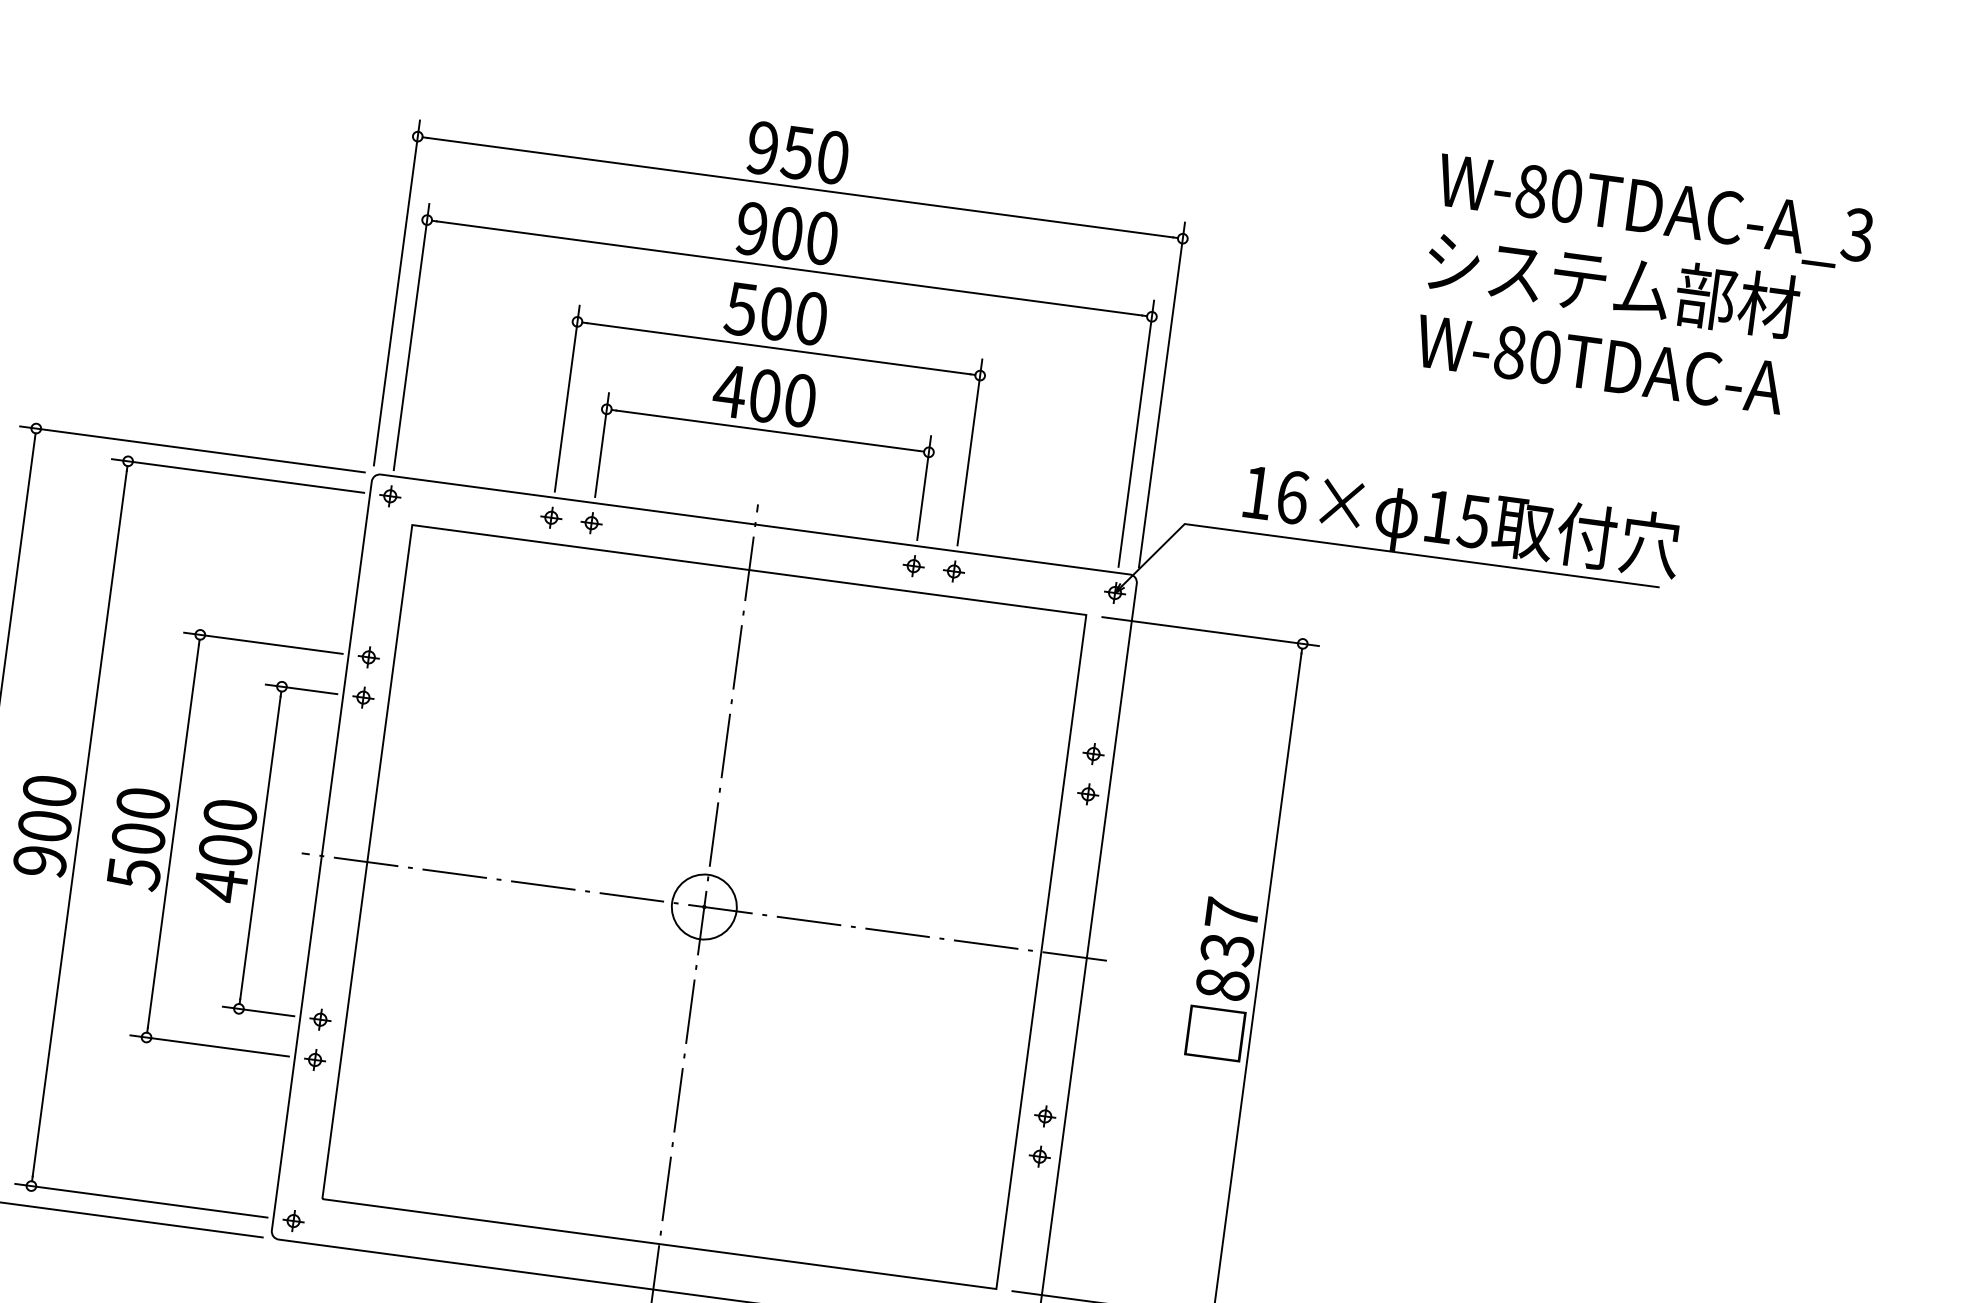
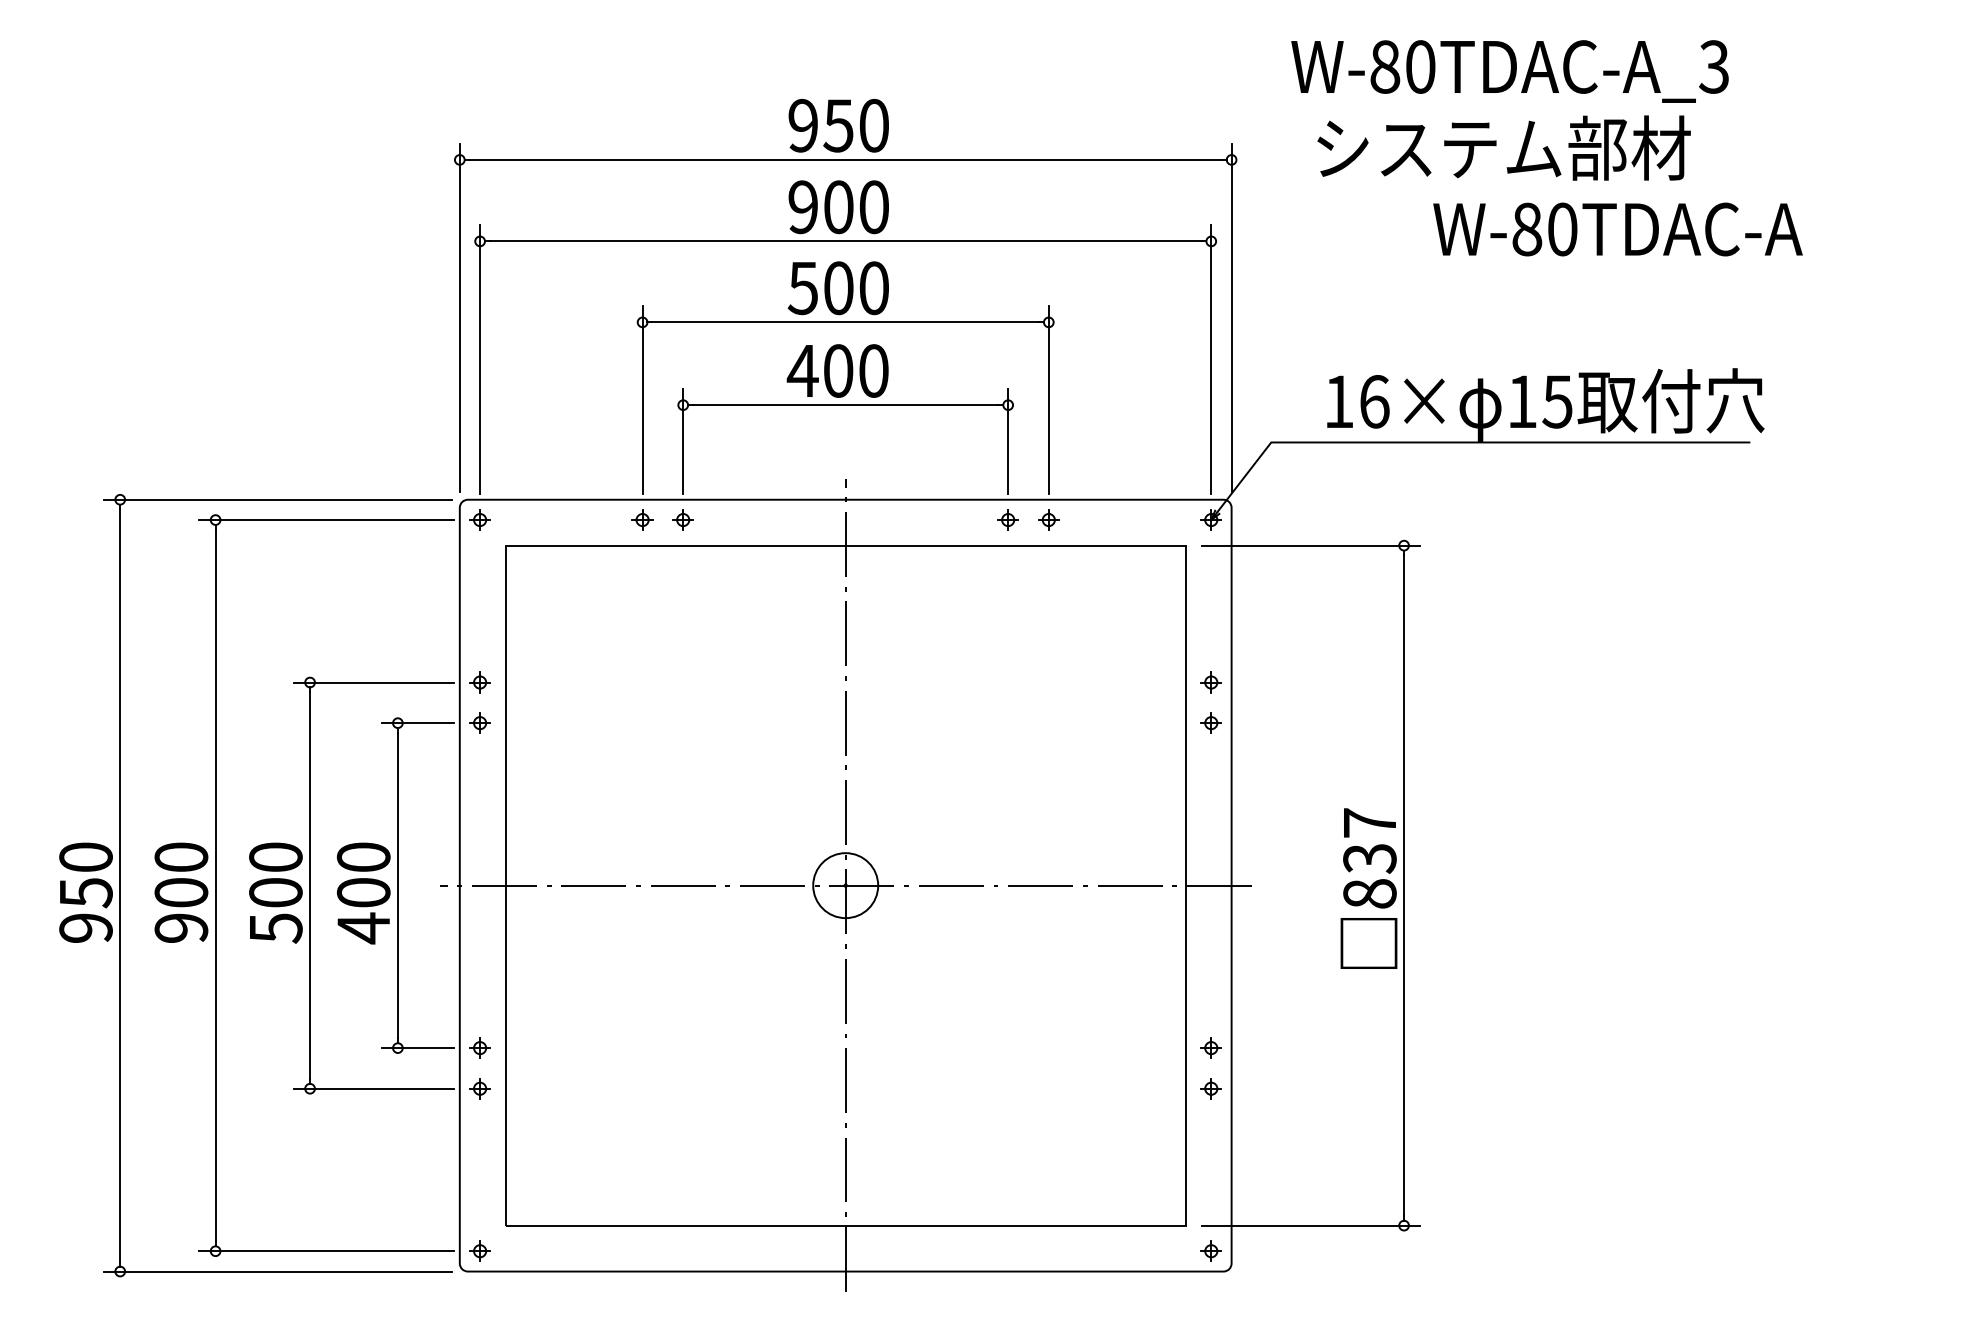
text: (1654, 212) -> (1509, 71), moved
text: (1612, 283) -> (1503, 147), moved
text: (1599, 364) -> (1617, 229), moved

